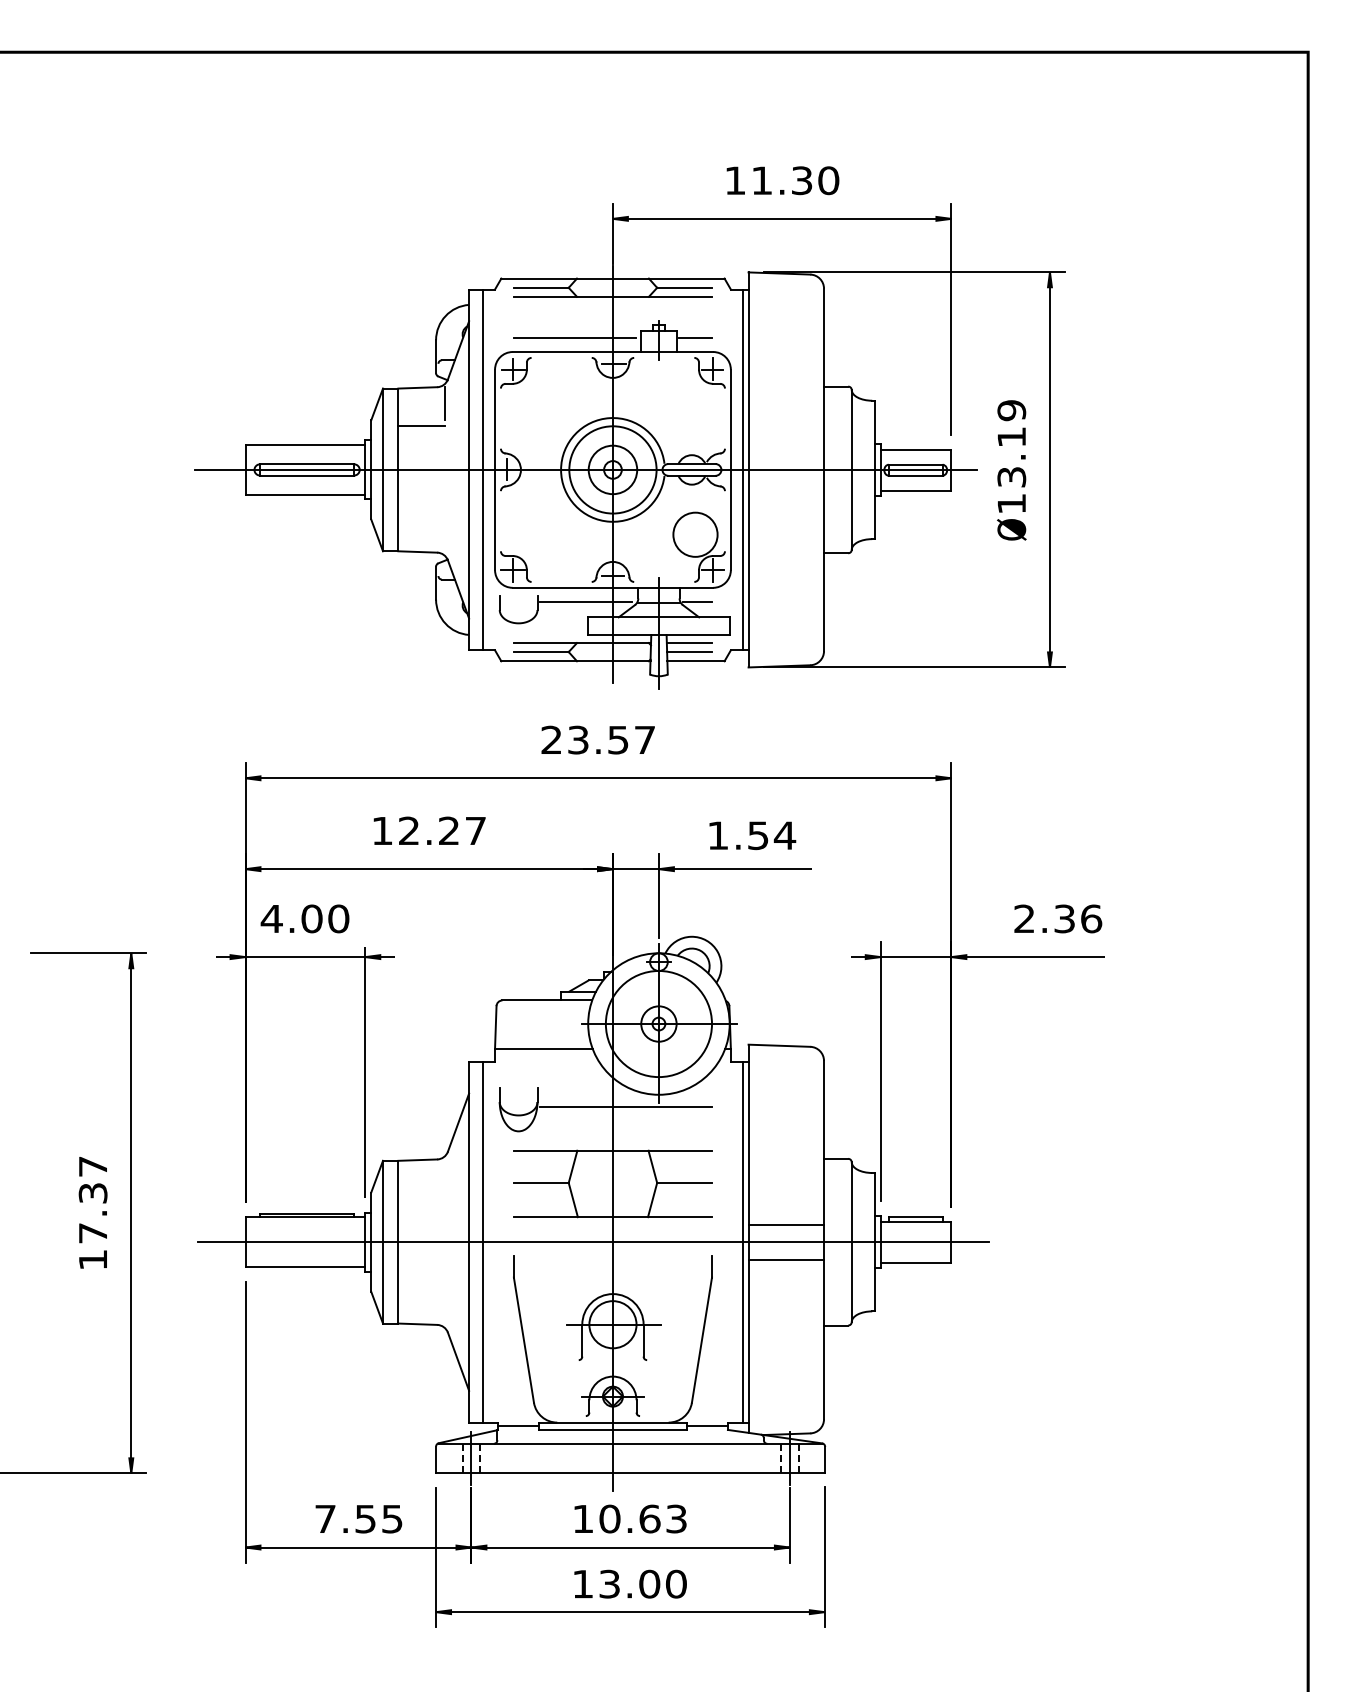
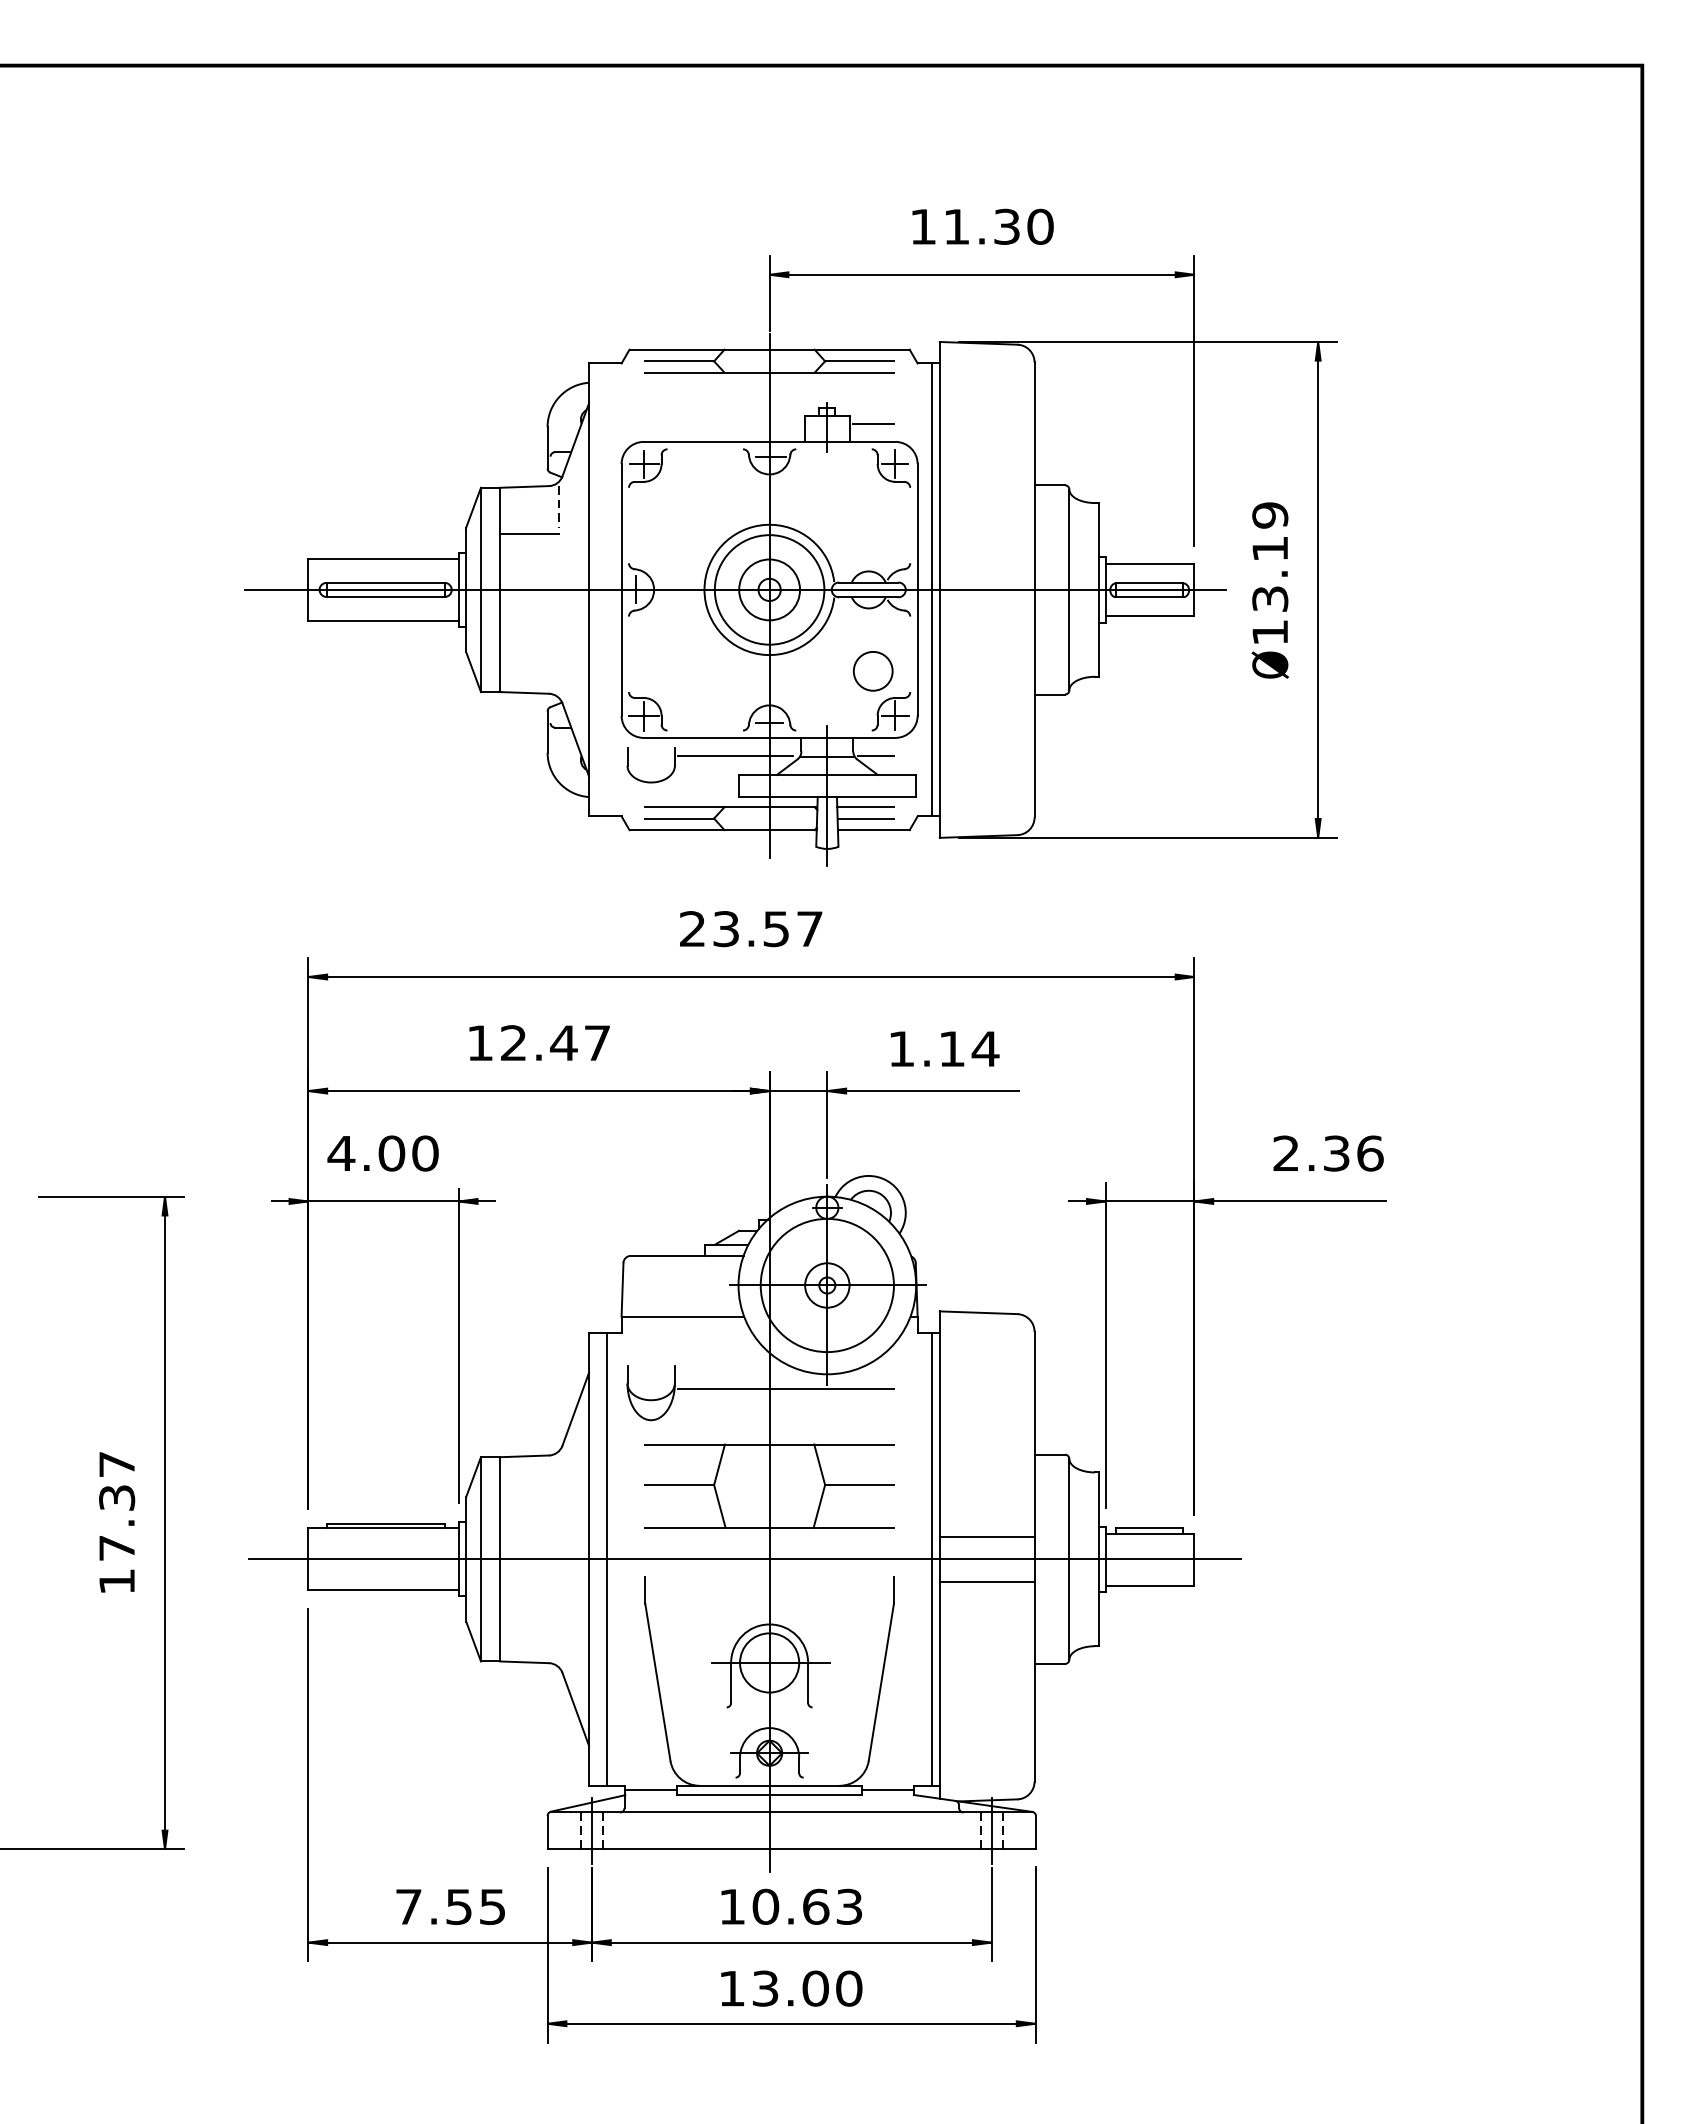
line: (574, 337) -> (721, 423), removed
line: (445, 403) -> (559, 506), solid -> dashed
line: (483, 469) -> (607, 589), removed
circle: (695, 534) -> (873, 670), size x0.7
text: (449, 830) -> (564, 1042), 12.27 -> 12.47
text: (758, 835) -> (952, 1048), 1.54 -> 1.14

